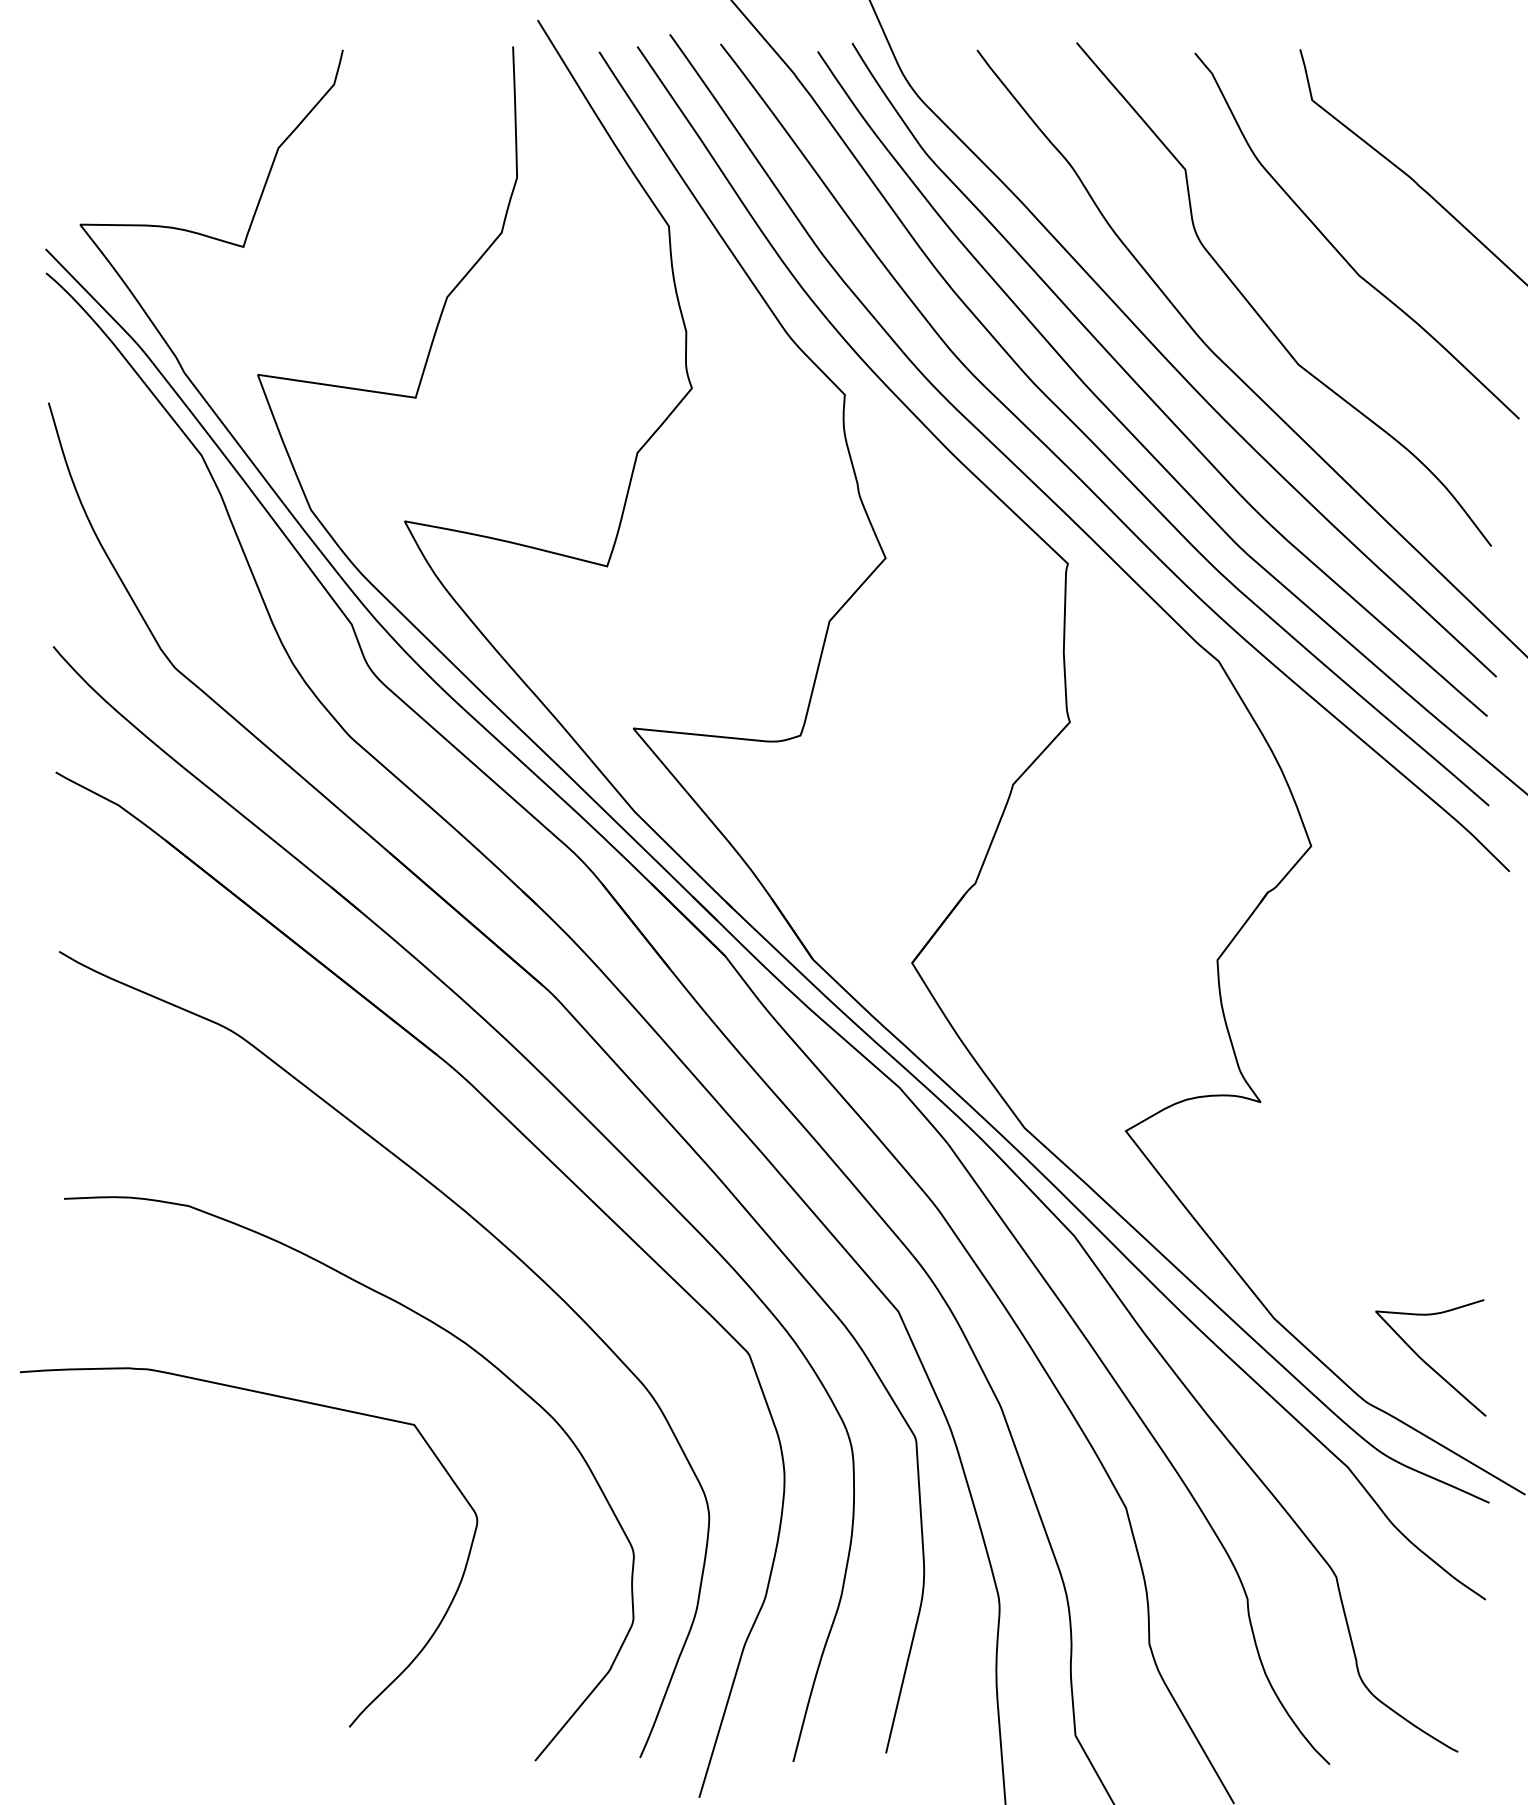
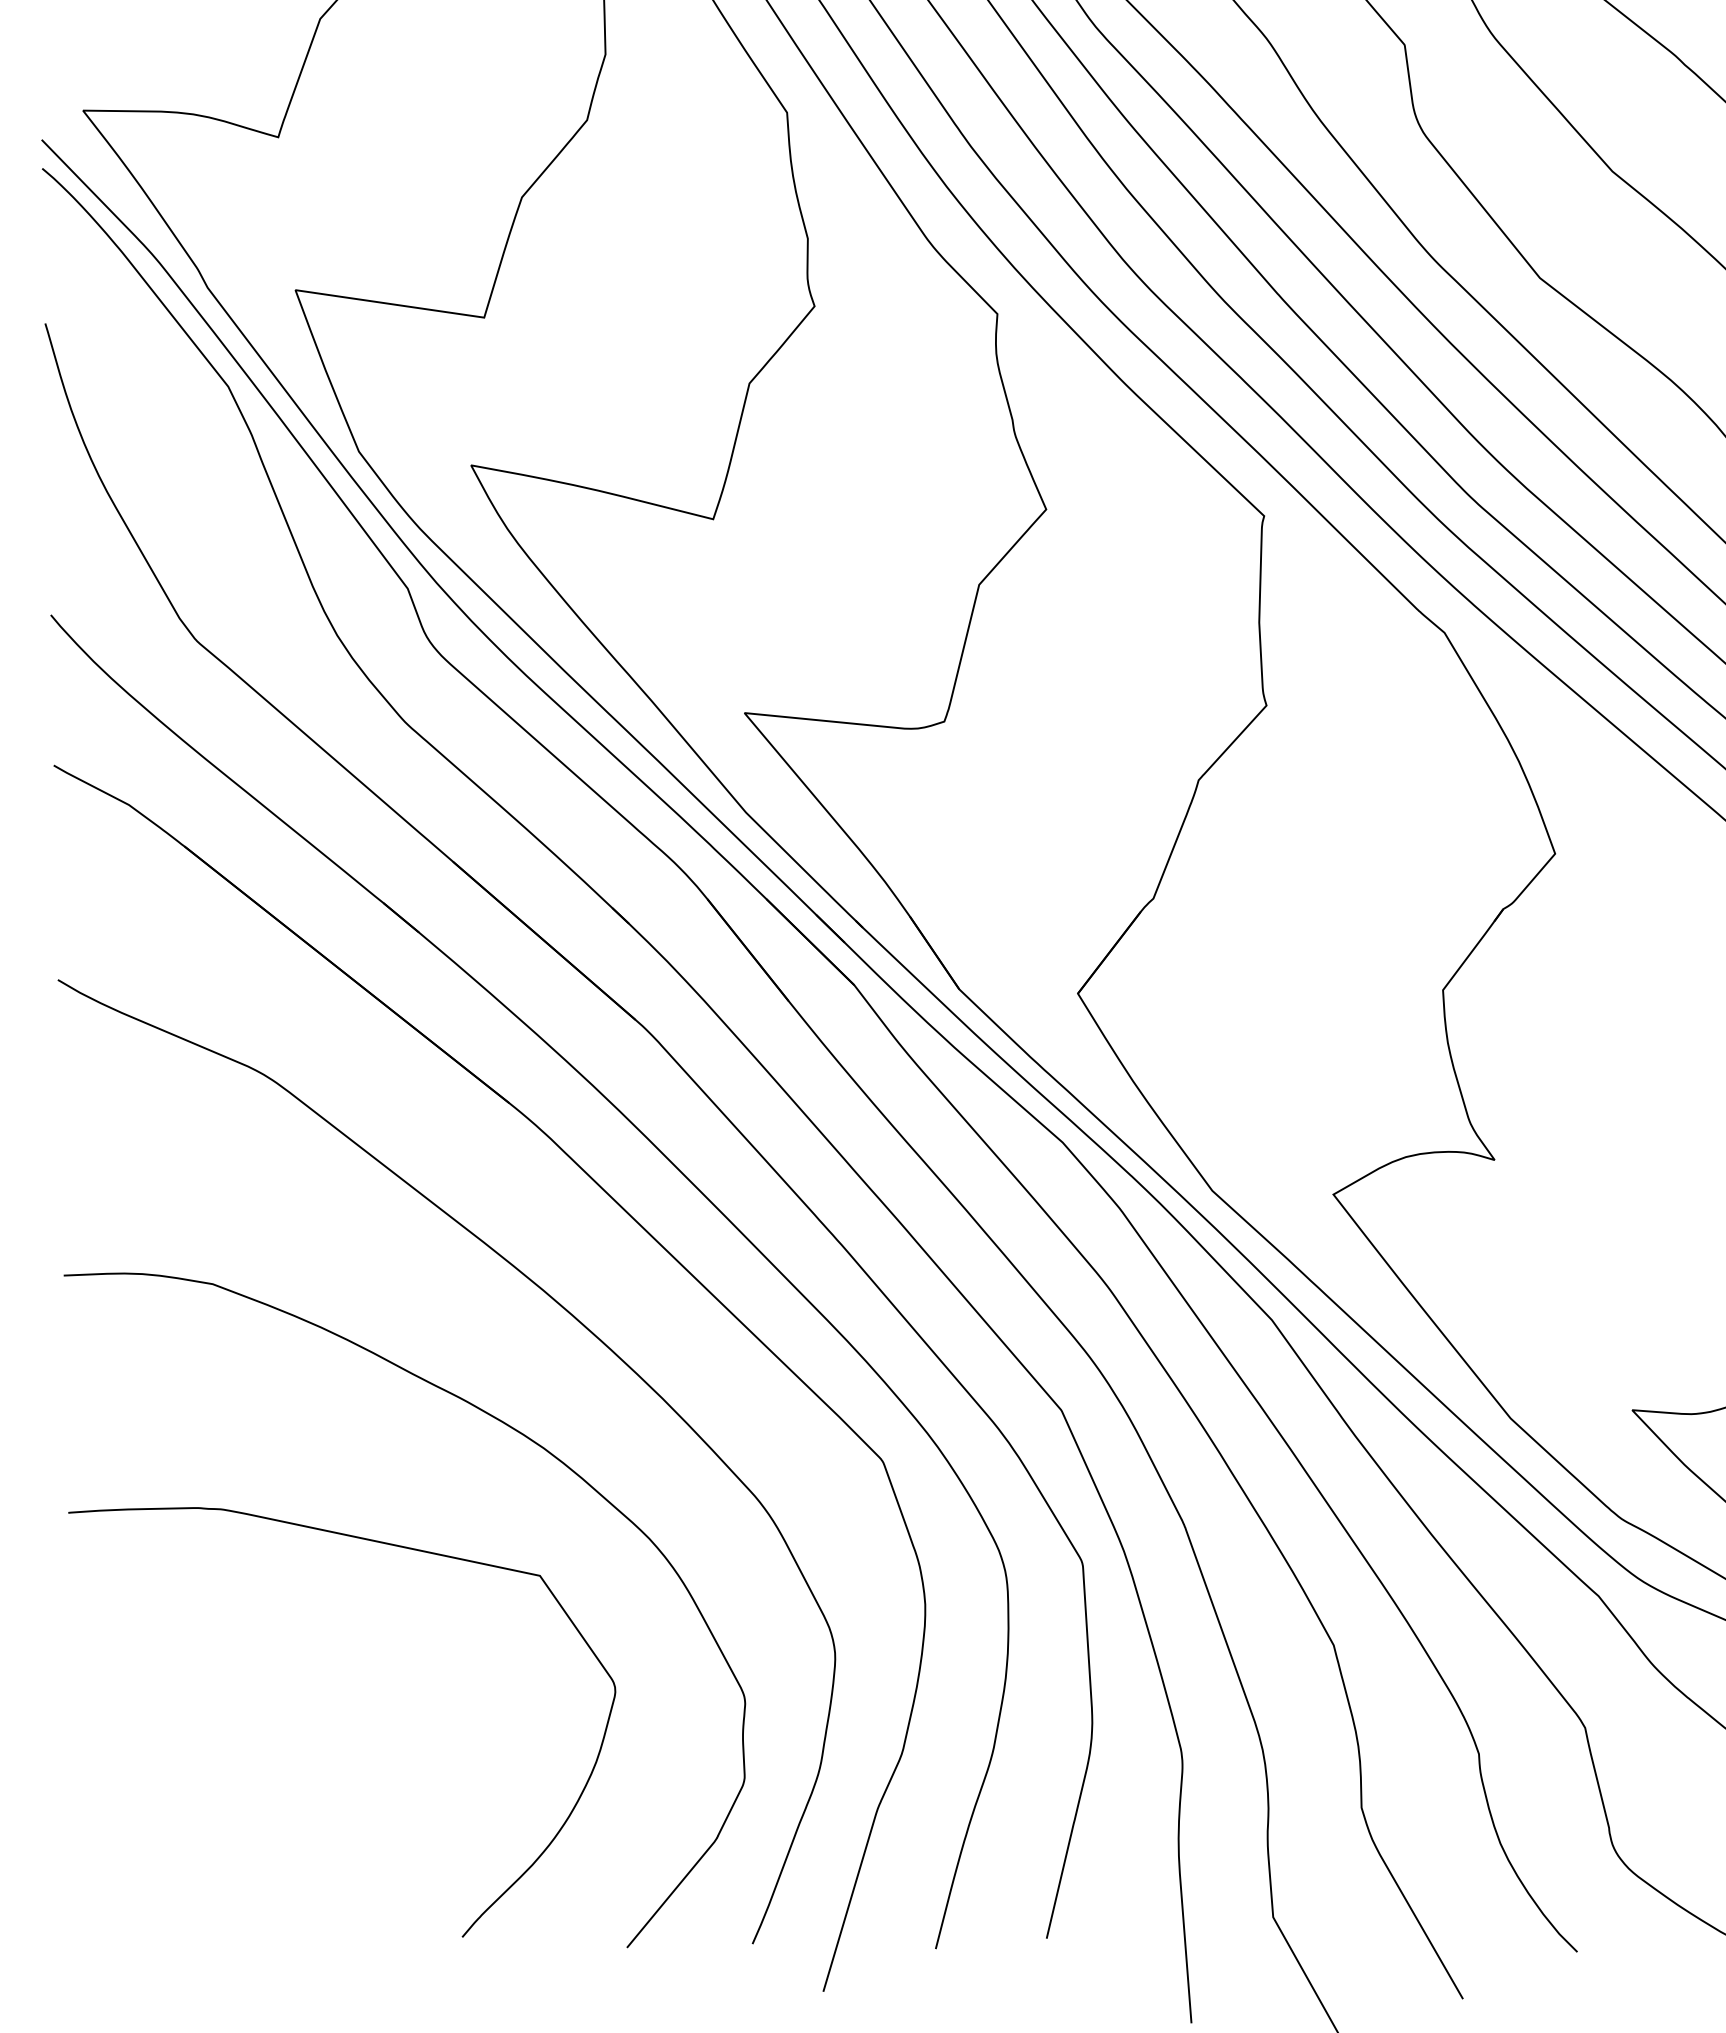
curve: (282, 1398) -> (382, 1544), moved

